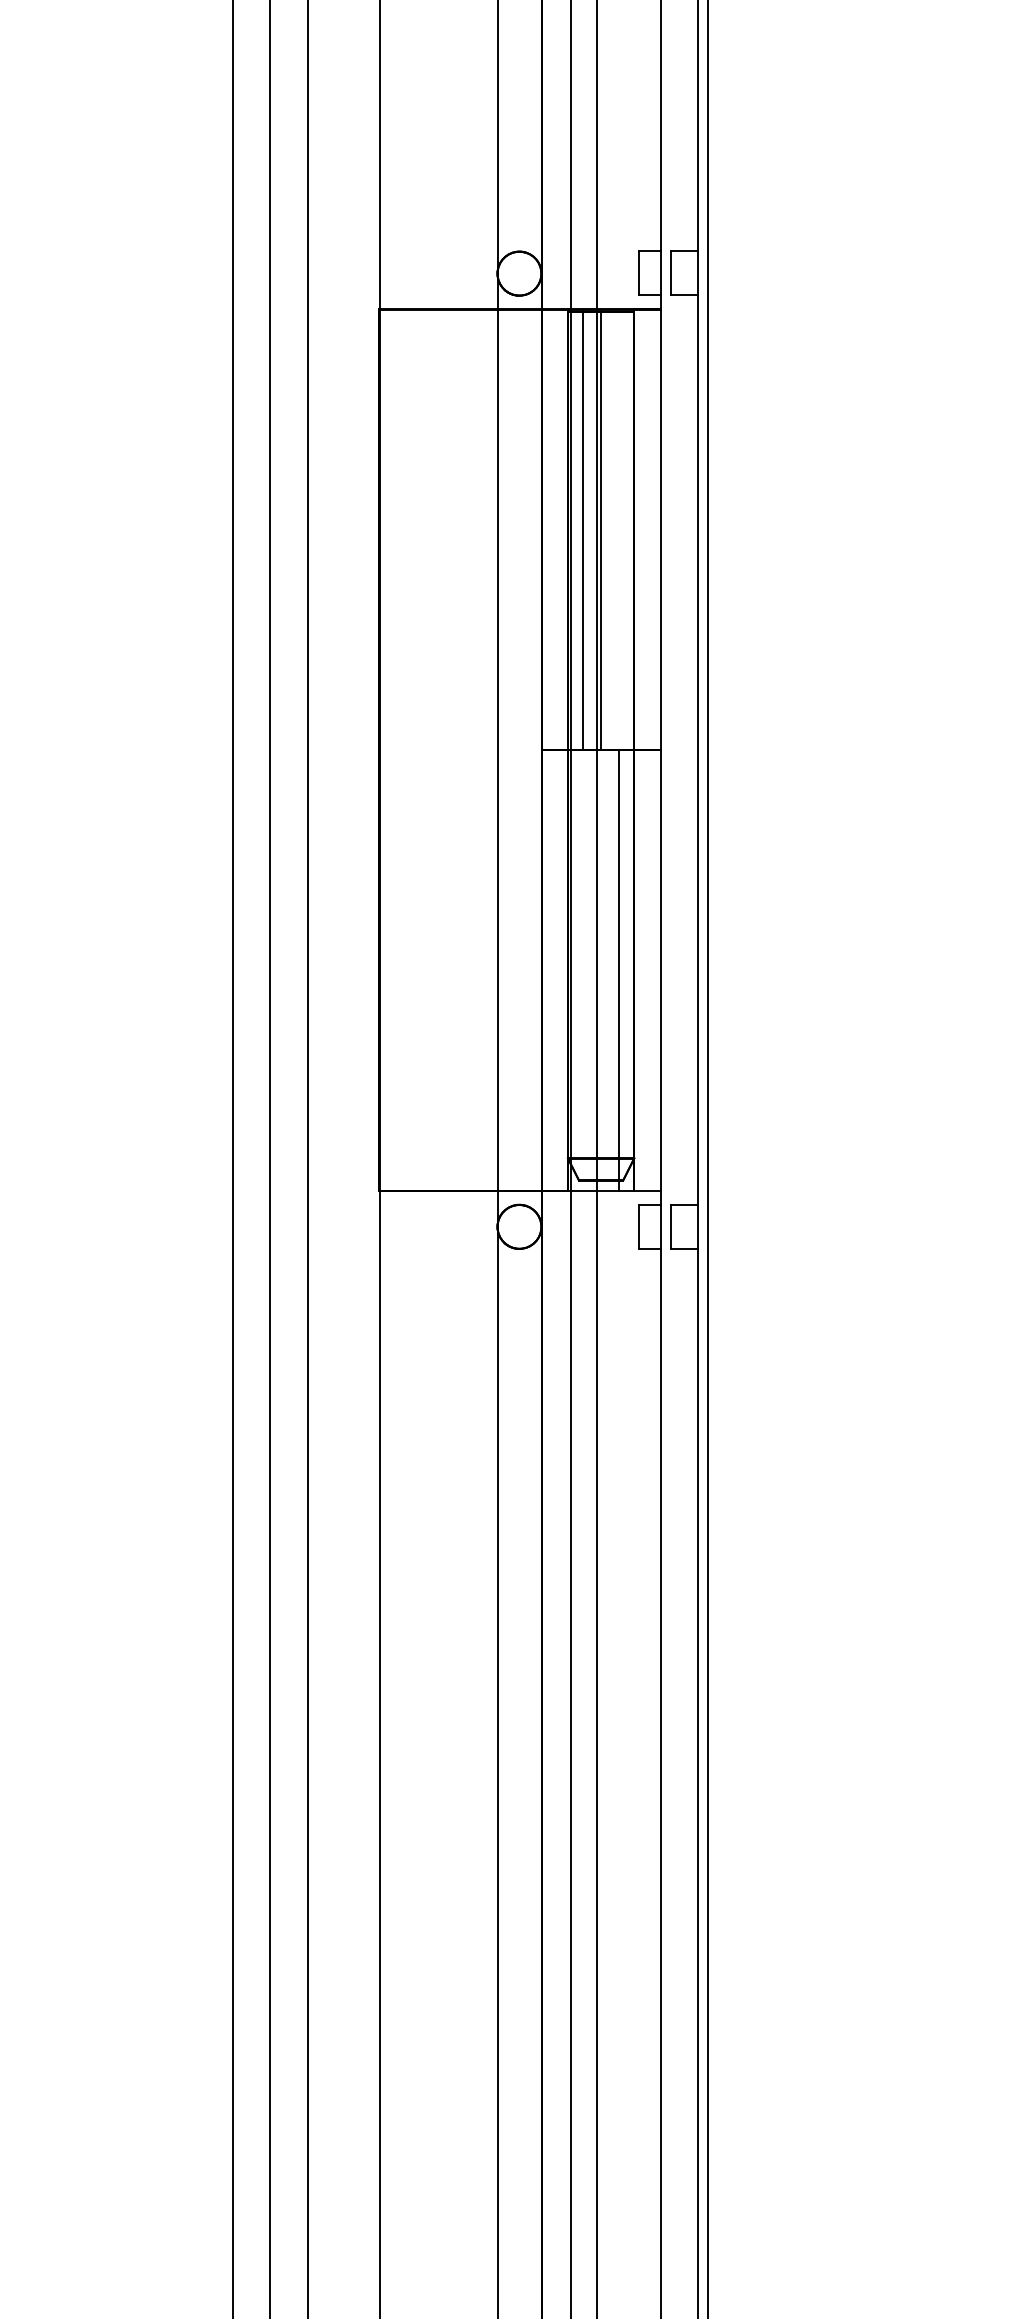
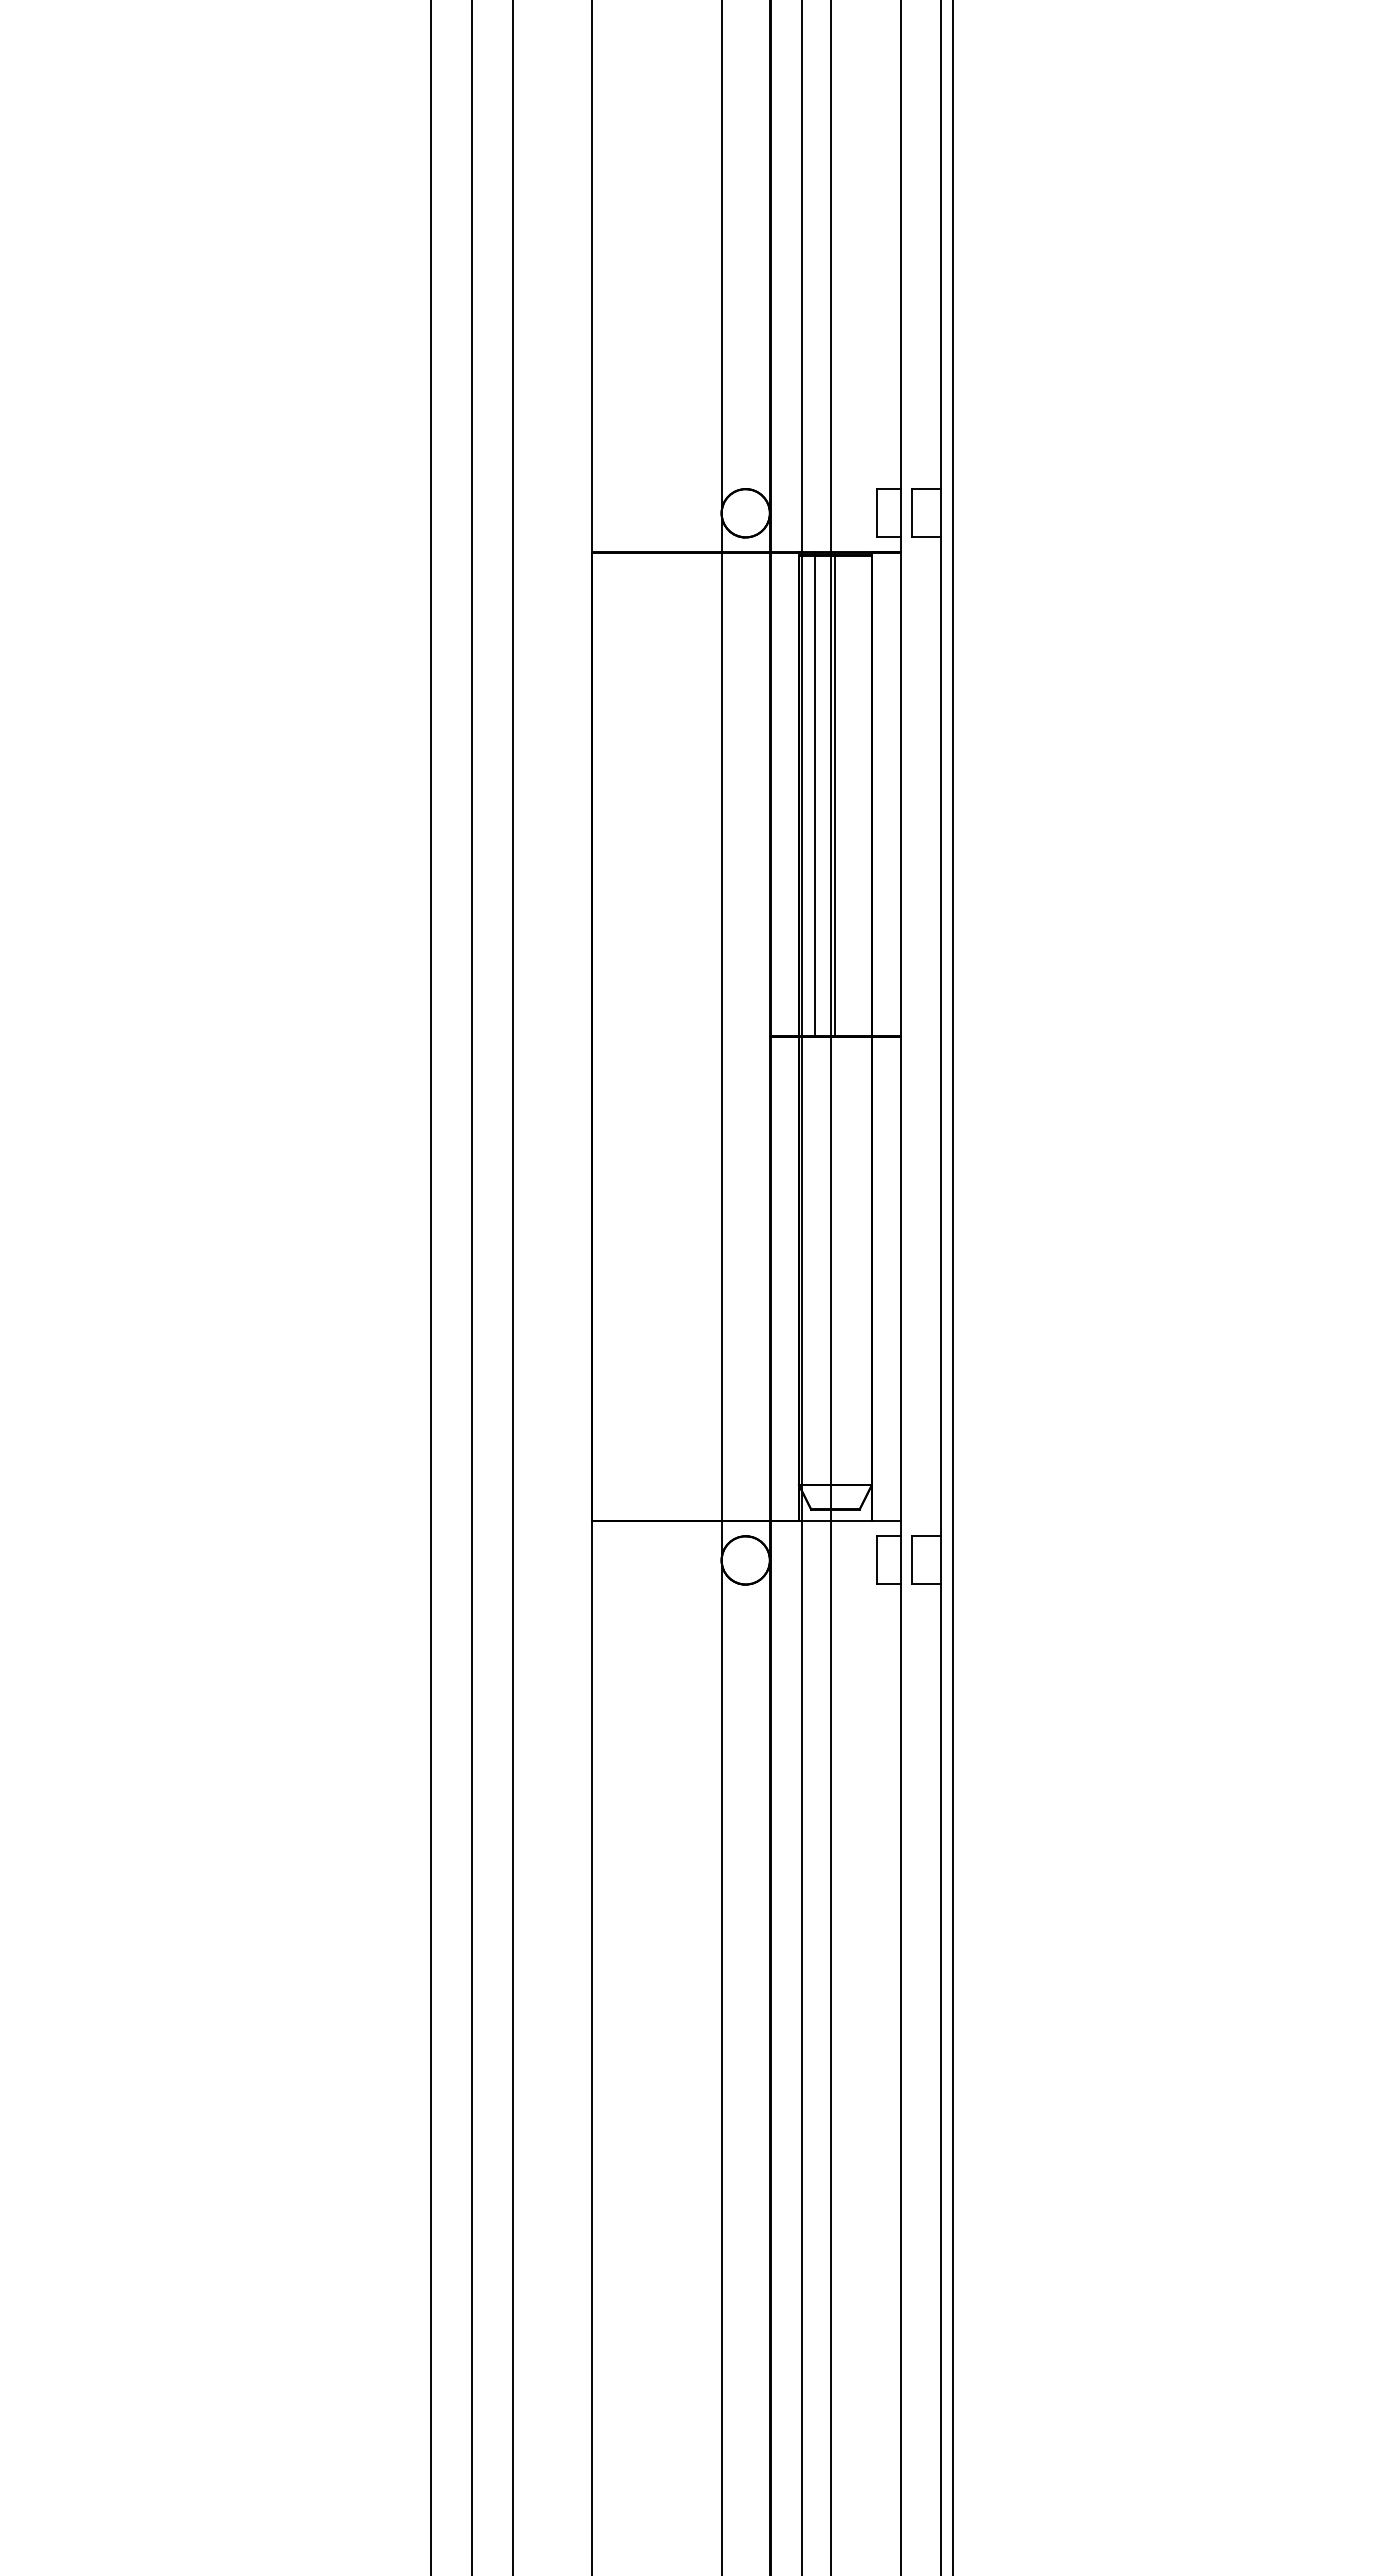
line: (619, 970) -> (855, 1278), removed

